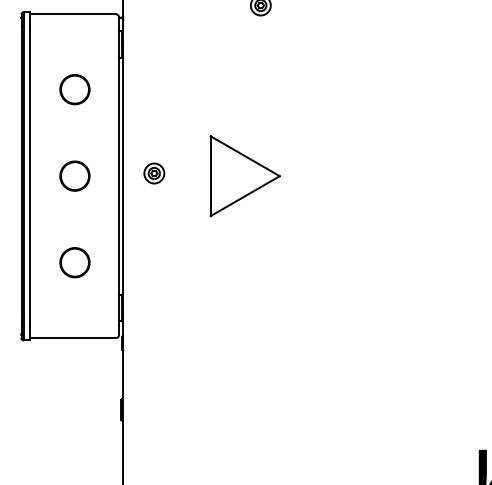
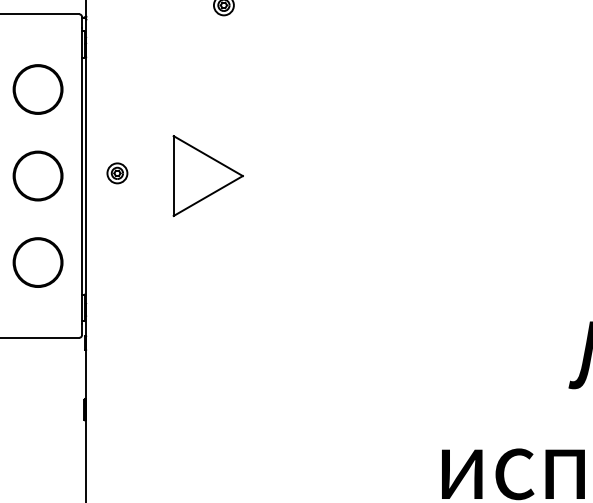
part: (74, 89) -> (37, 89), size x1.67
part: (74, 175) -> (37, 175), size x1.67
part: (74, 262) -> (37, 262), size x1.67

